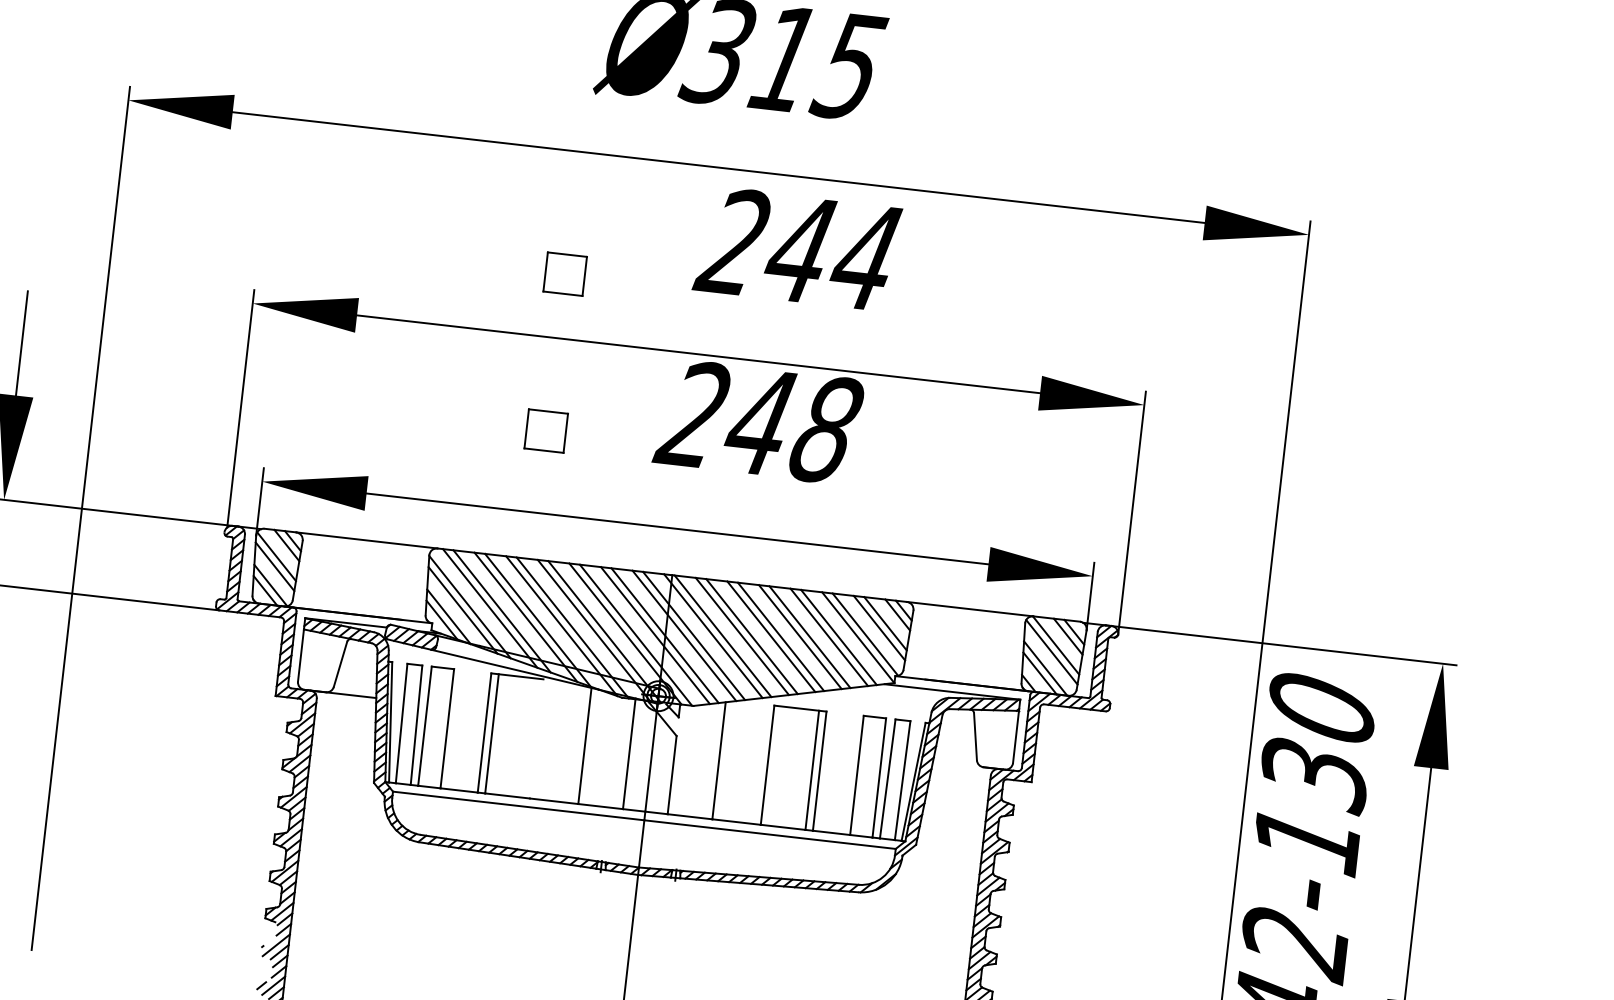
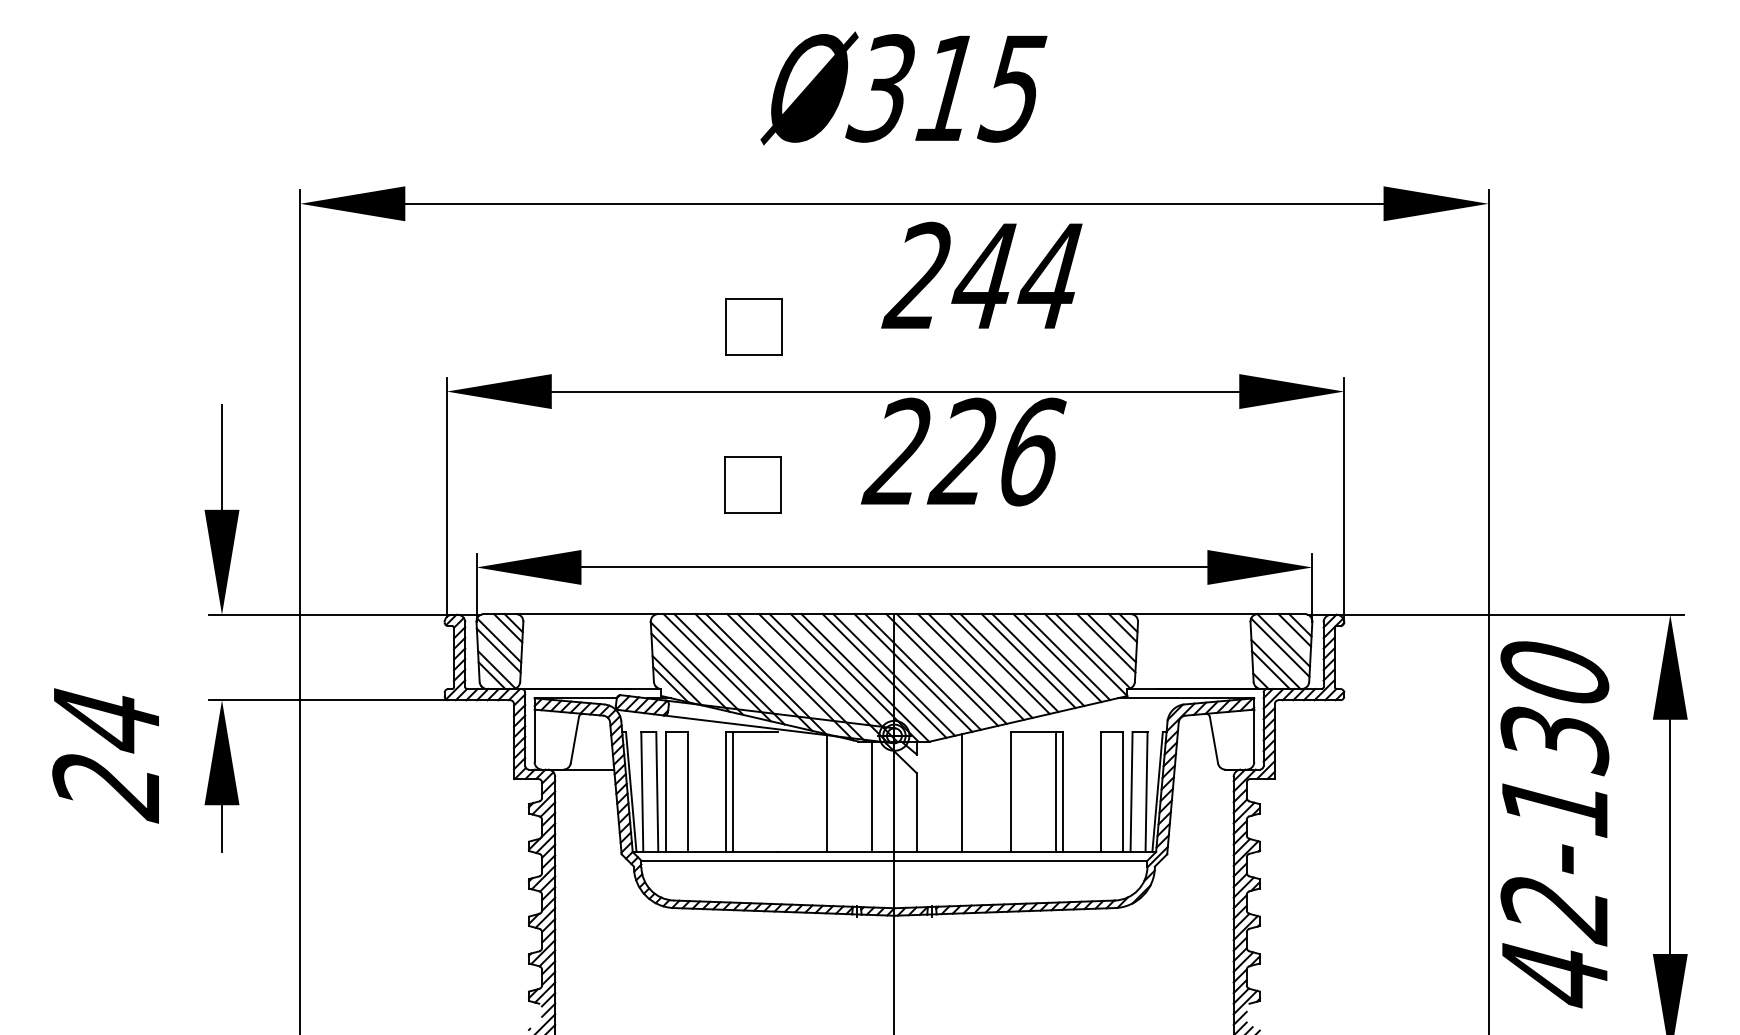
part: (564, 273) -> (753, 326), size x1.43
text: (792, 425) -> (996, 451), 248 -> 226
part: (545, 430) -> (752, 484), size x1.43

